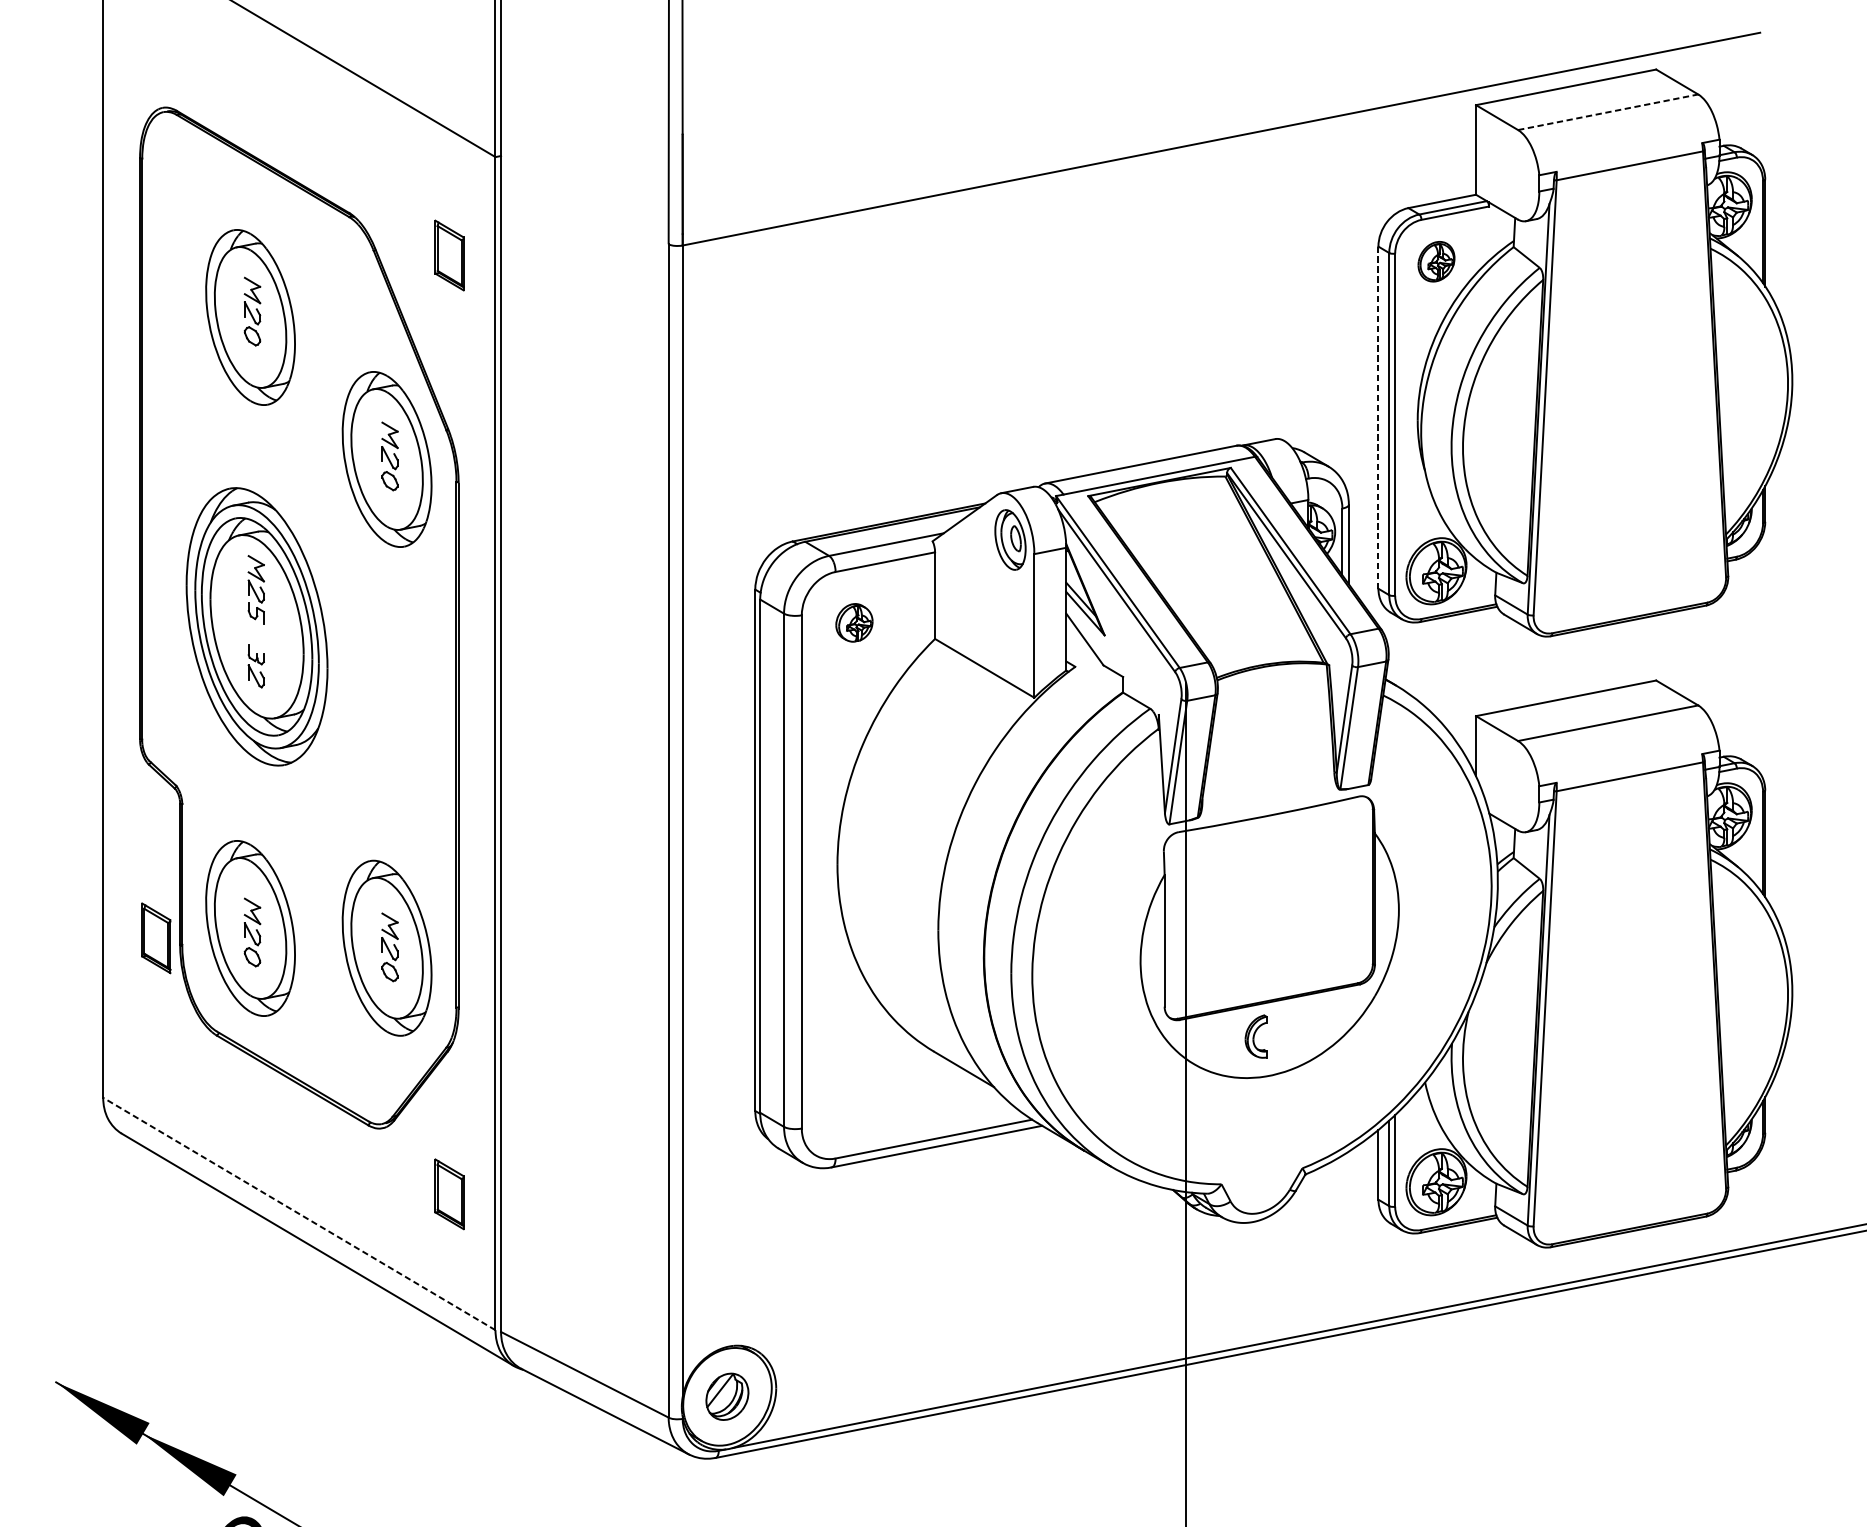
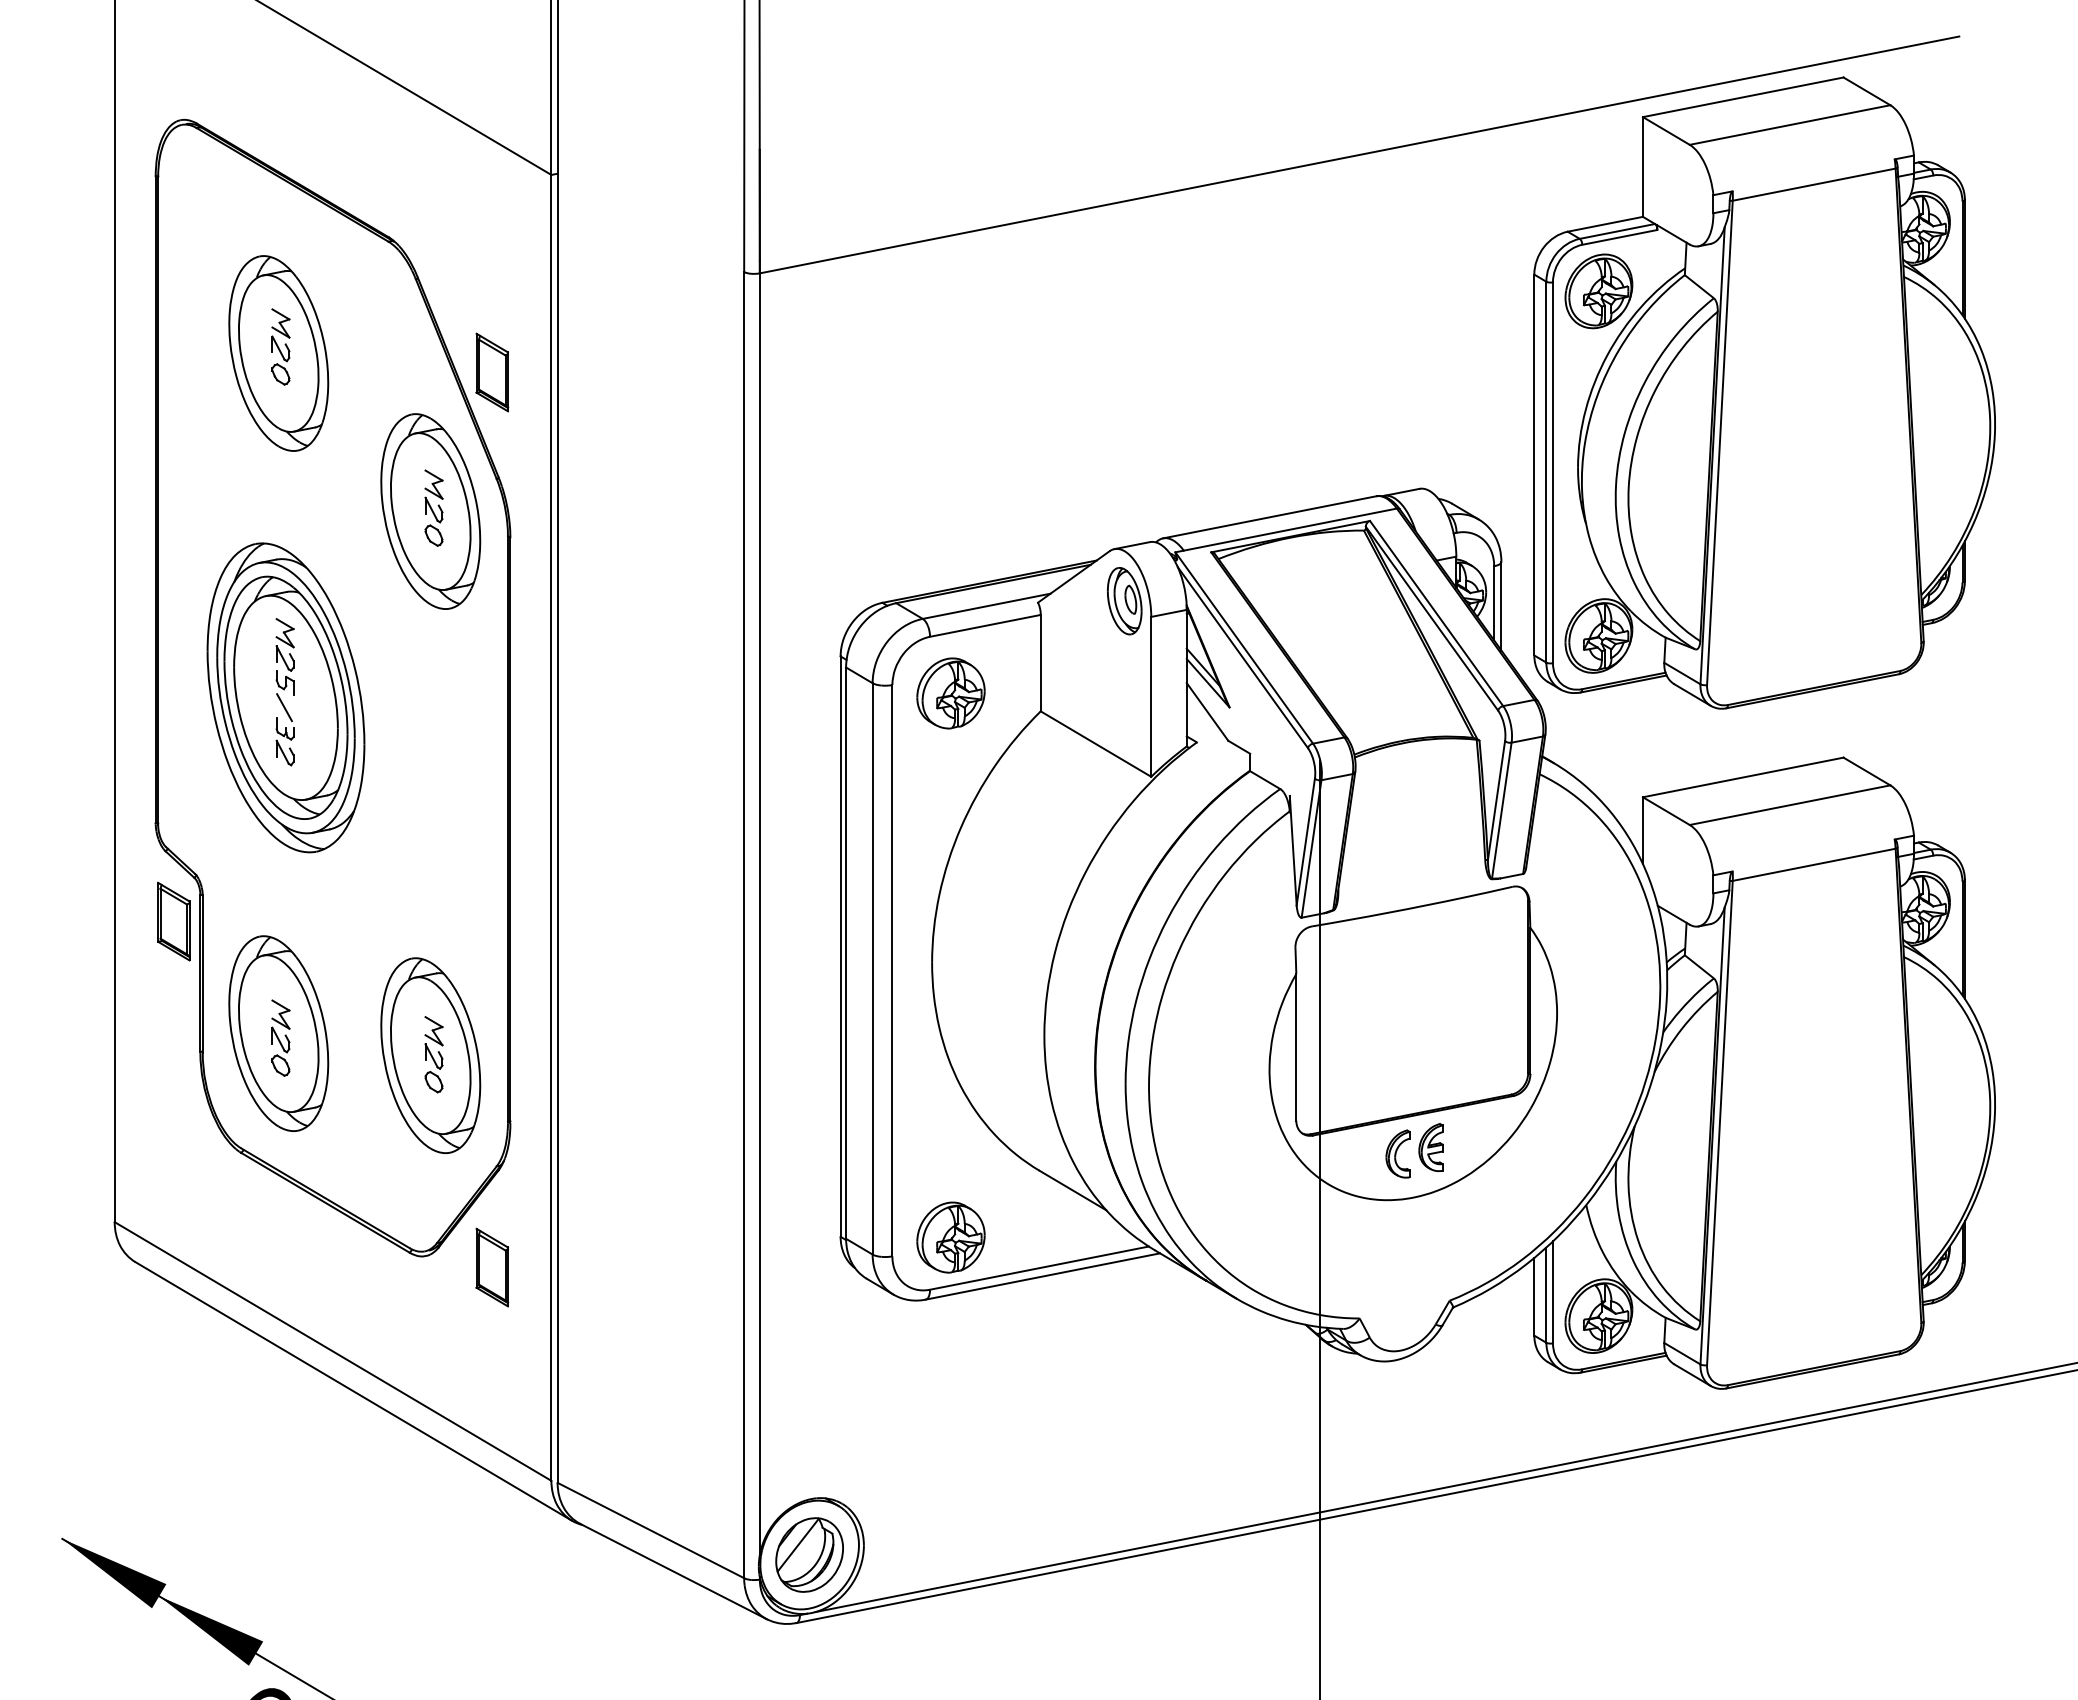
line: (1608, 111) -> (1790, 124), dashed -> solid
part: (449, 255) -> (492, 372), moved
part: (1436, 261) -> (1598, 291), size x1.67
line: (1378, 418) -> (1534, 465), dashed -> solid
part: (854, 622) -> (950, 693), size x1.67
line: (255, 635) -> (284, 707), added
part: (156, 938) -> (173, 921), moved
part: (1285, 1030) -> (1430, 1147), added
part: (854, 1111) -> (950, 1237), added
part: (449, 1194) -> (492, 1267), moved
line: (299, 1213) -> (333, 1351), dashed -> solid
part: (727, 1396) -> (809, 1554), size x1.43

